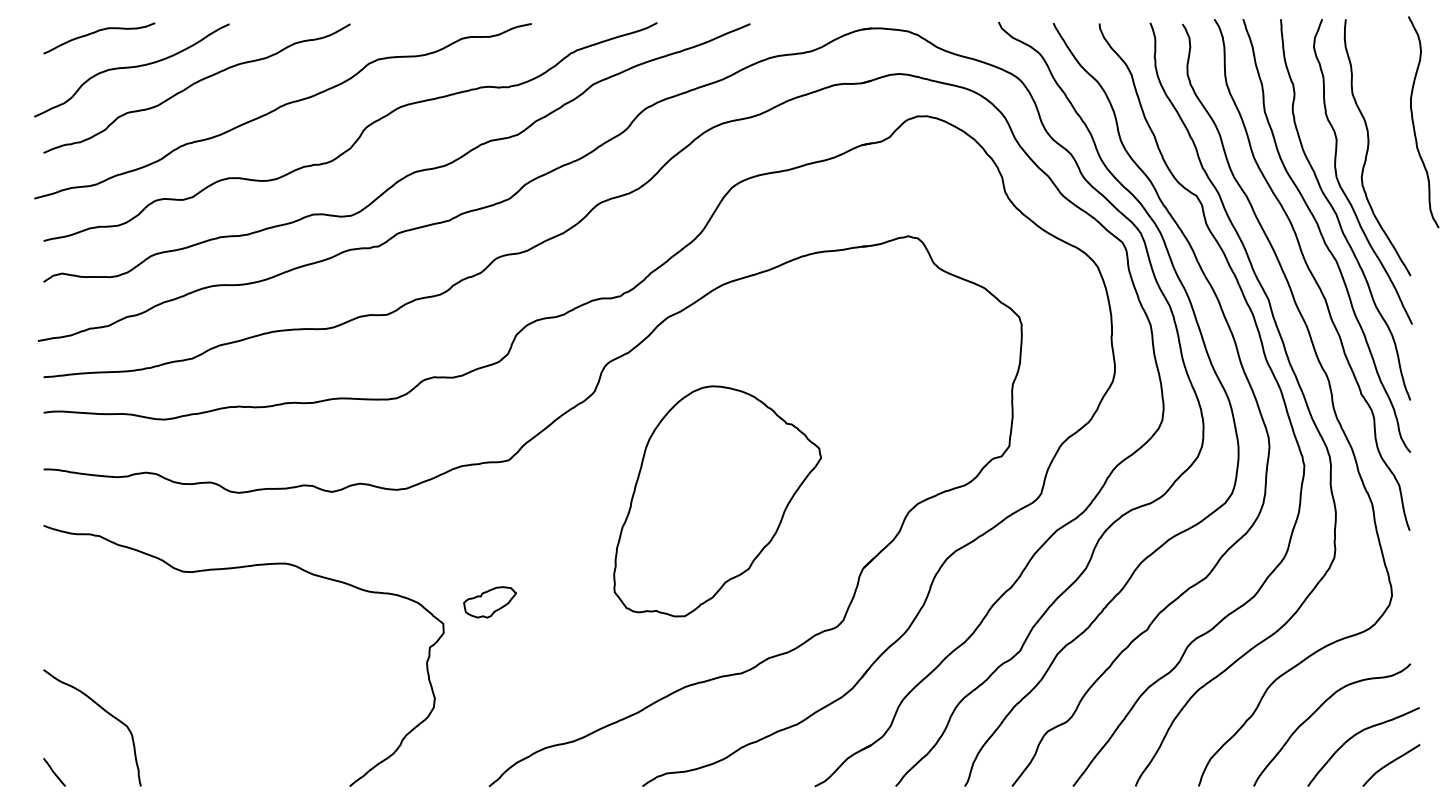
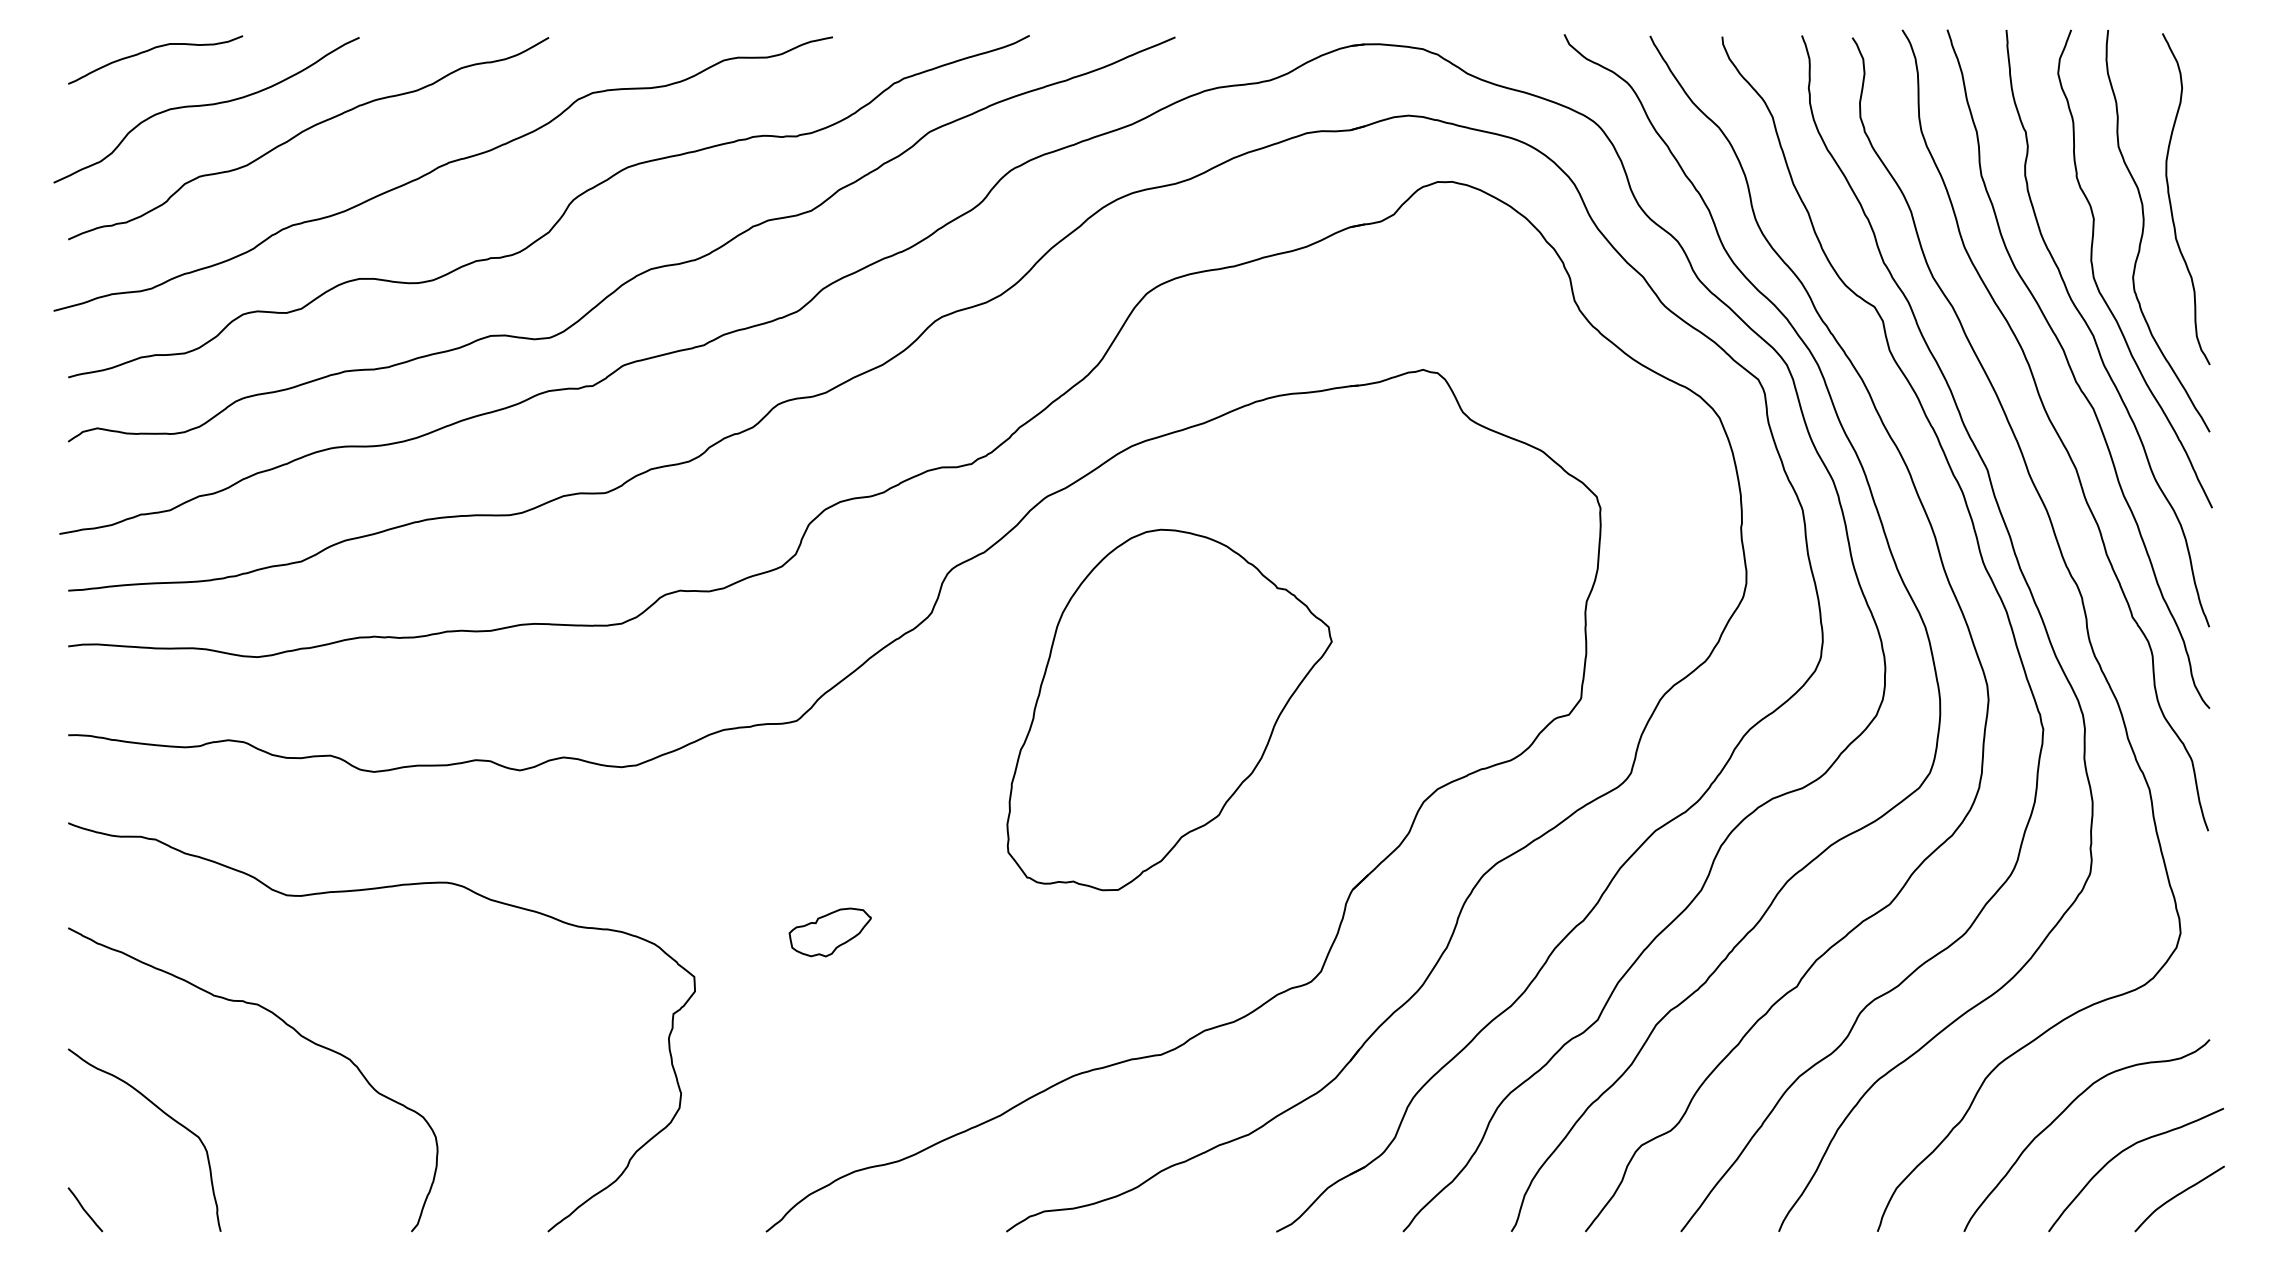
curve: (1414, 123) -> (2171, 201), moved
part: (717, 501) -> (1169, 710), moved
part: (489, 602) -> (829, 932), moved
curve: (188, 659) -> (295, 1032), added

